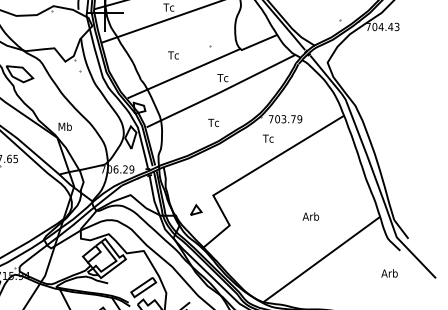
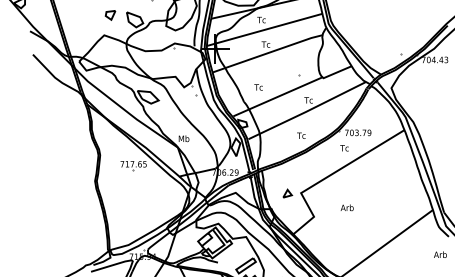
text: (173, 55) -> (258, 87), moved
part: (196, 209) -> (287, 193), moved
text: (309, 216) -> (346, 207), moved

